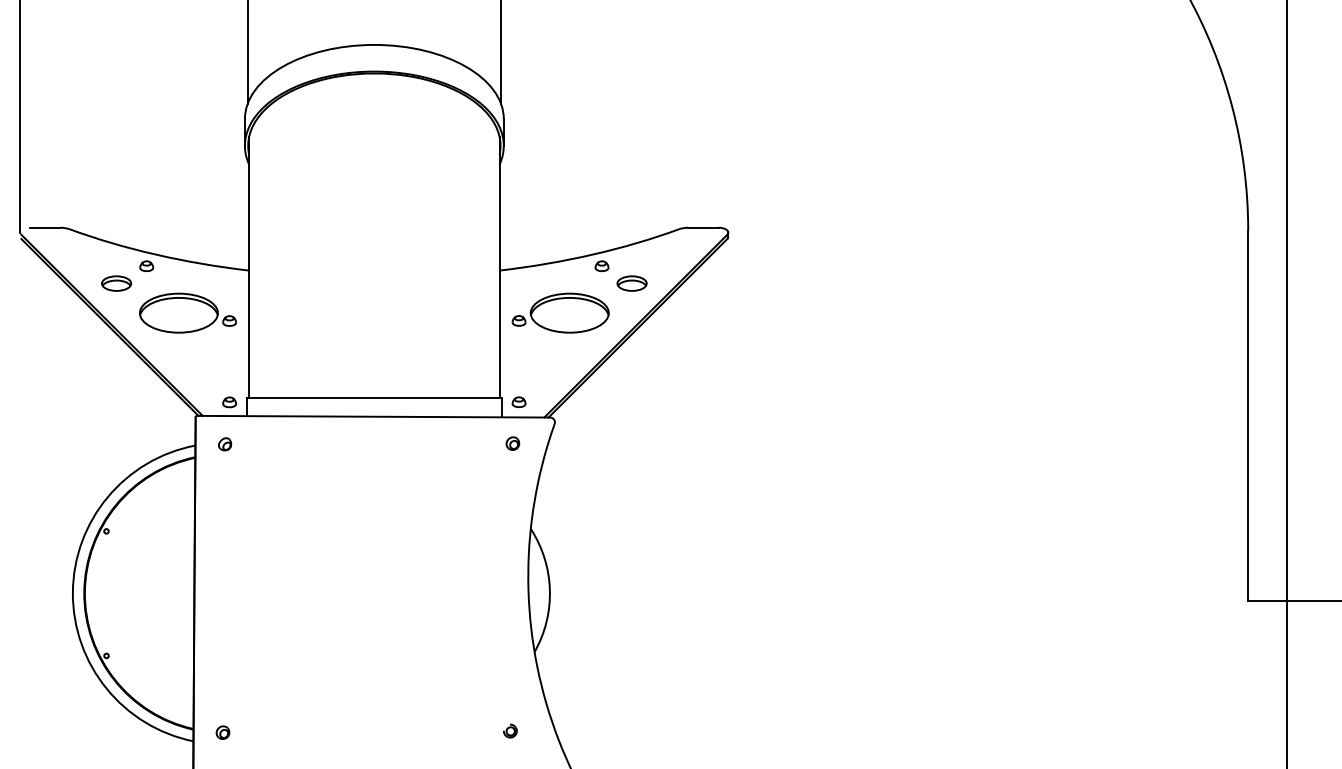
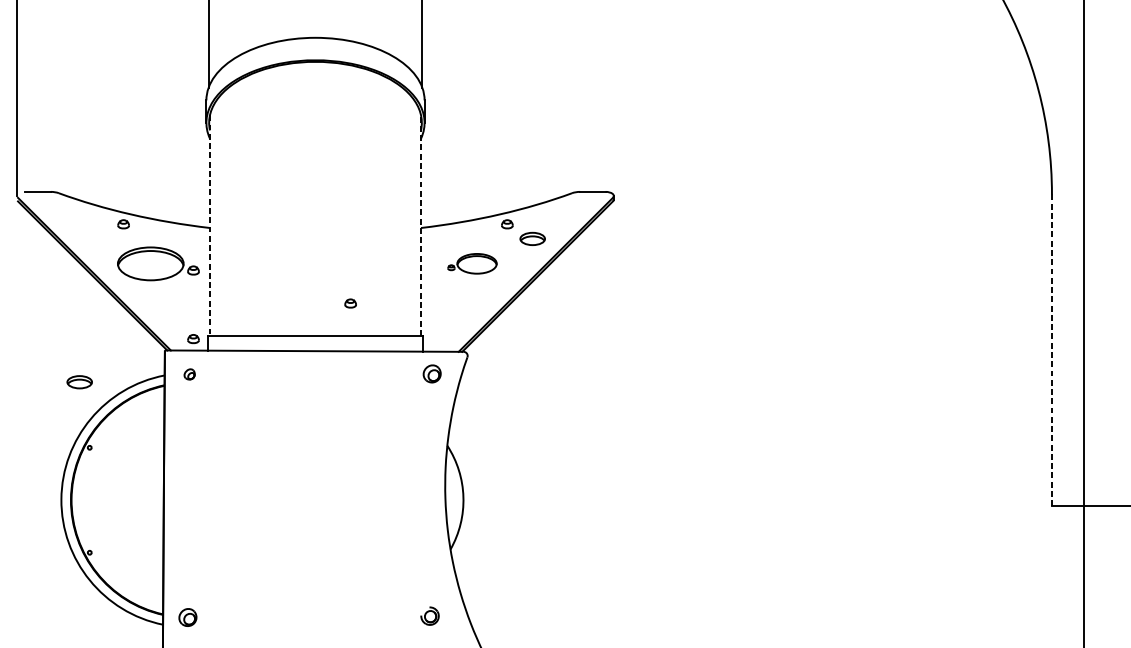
line: (249, 267) -> (210, 225), solid -> dashed
line: (499, 267) -> (420, 225), solid -> dashed
part: (116, 283) -> (79, 382), moved
part: (560, 312) -> (472, 263), size x0.6
part: (518, 401) -> (350, 302), moved
line: (1248, 416) -> (1052, 350), solid -> dashed
part: (512, 443) -> (431, 373), size x1.6
part: (510, 730) -> (430, 615), size x1.6
part: (222, 732) -> (187, 617), size x1.6

